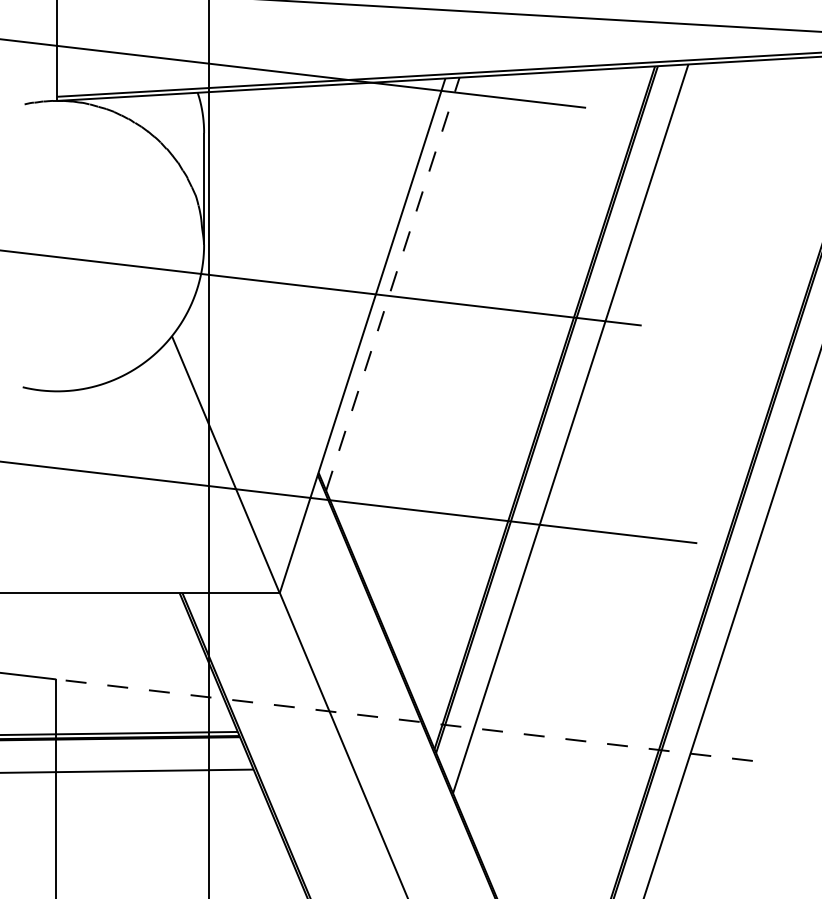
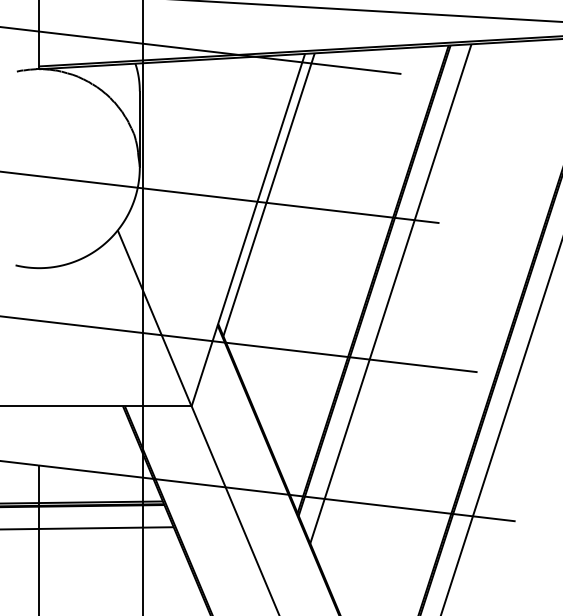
line: (393, 283) -> (269, 194), dashed -> solid
line: (403, 720) -> (276, 493), dashed -> solid

